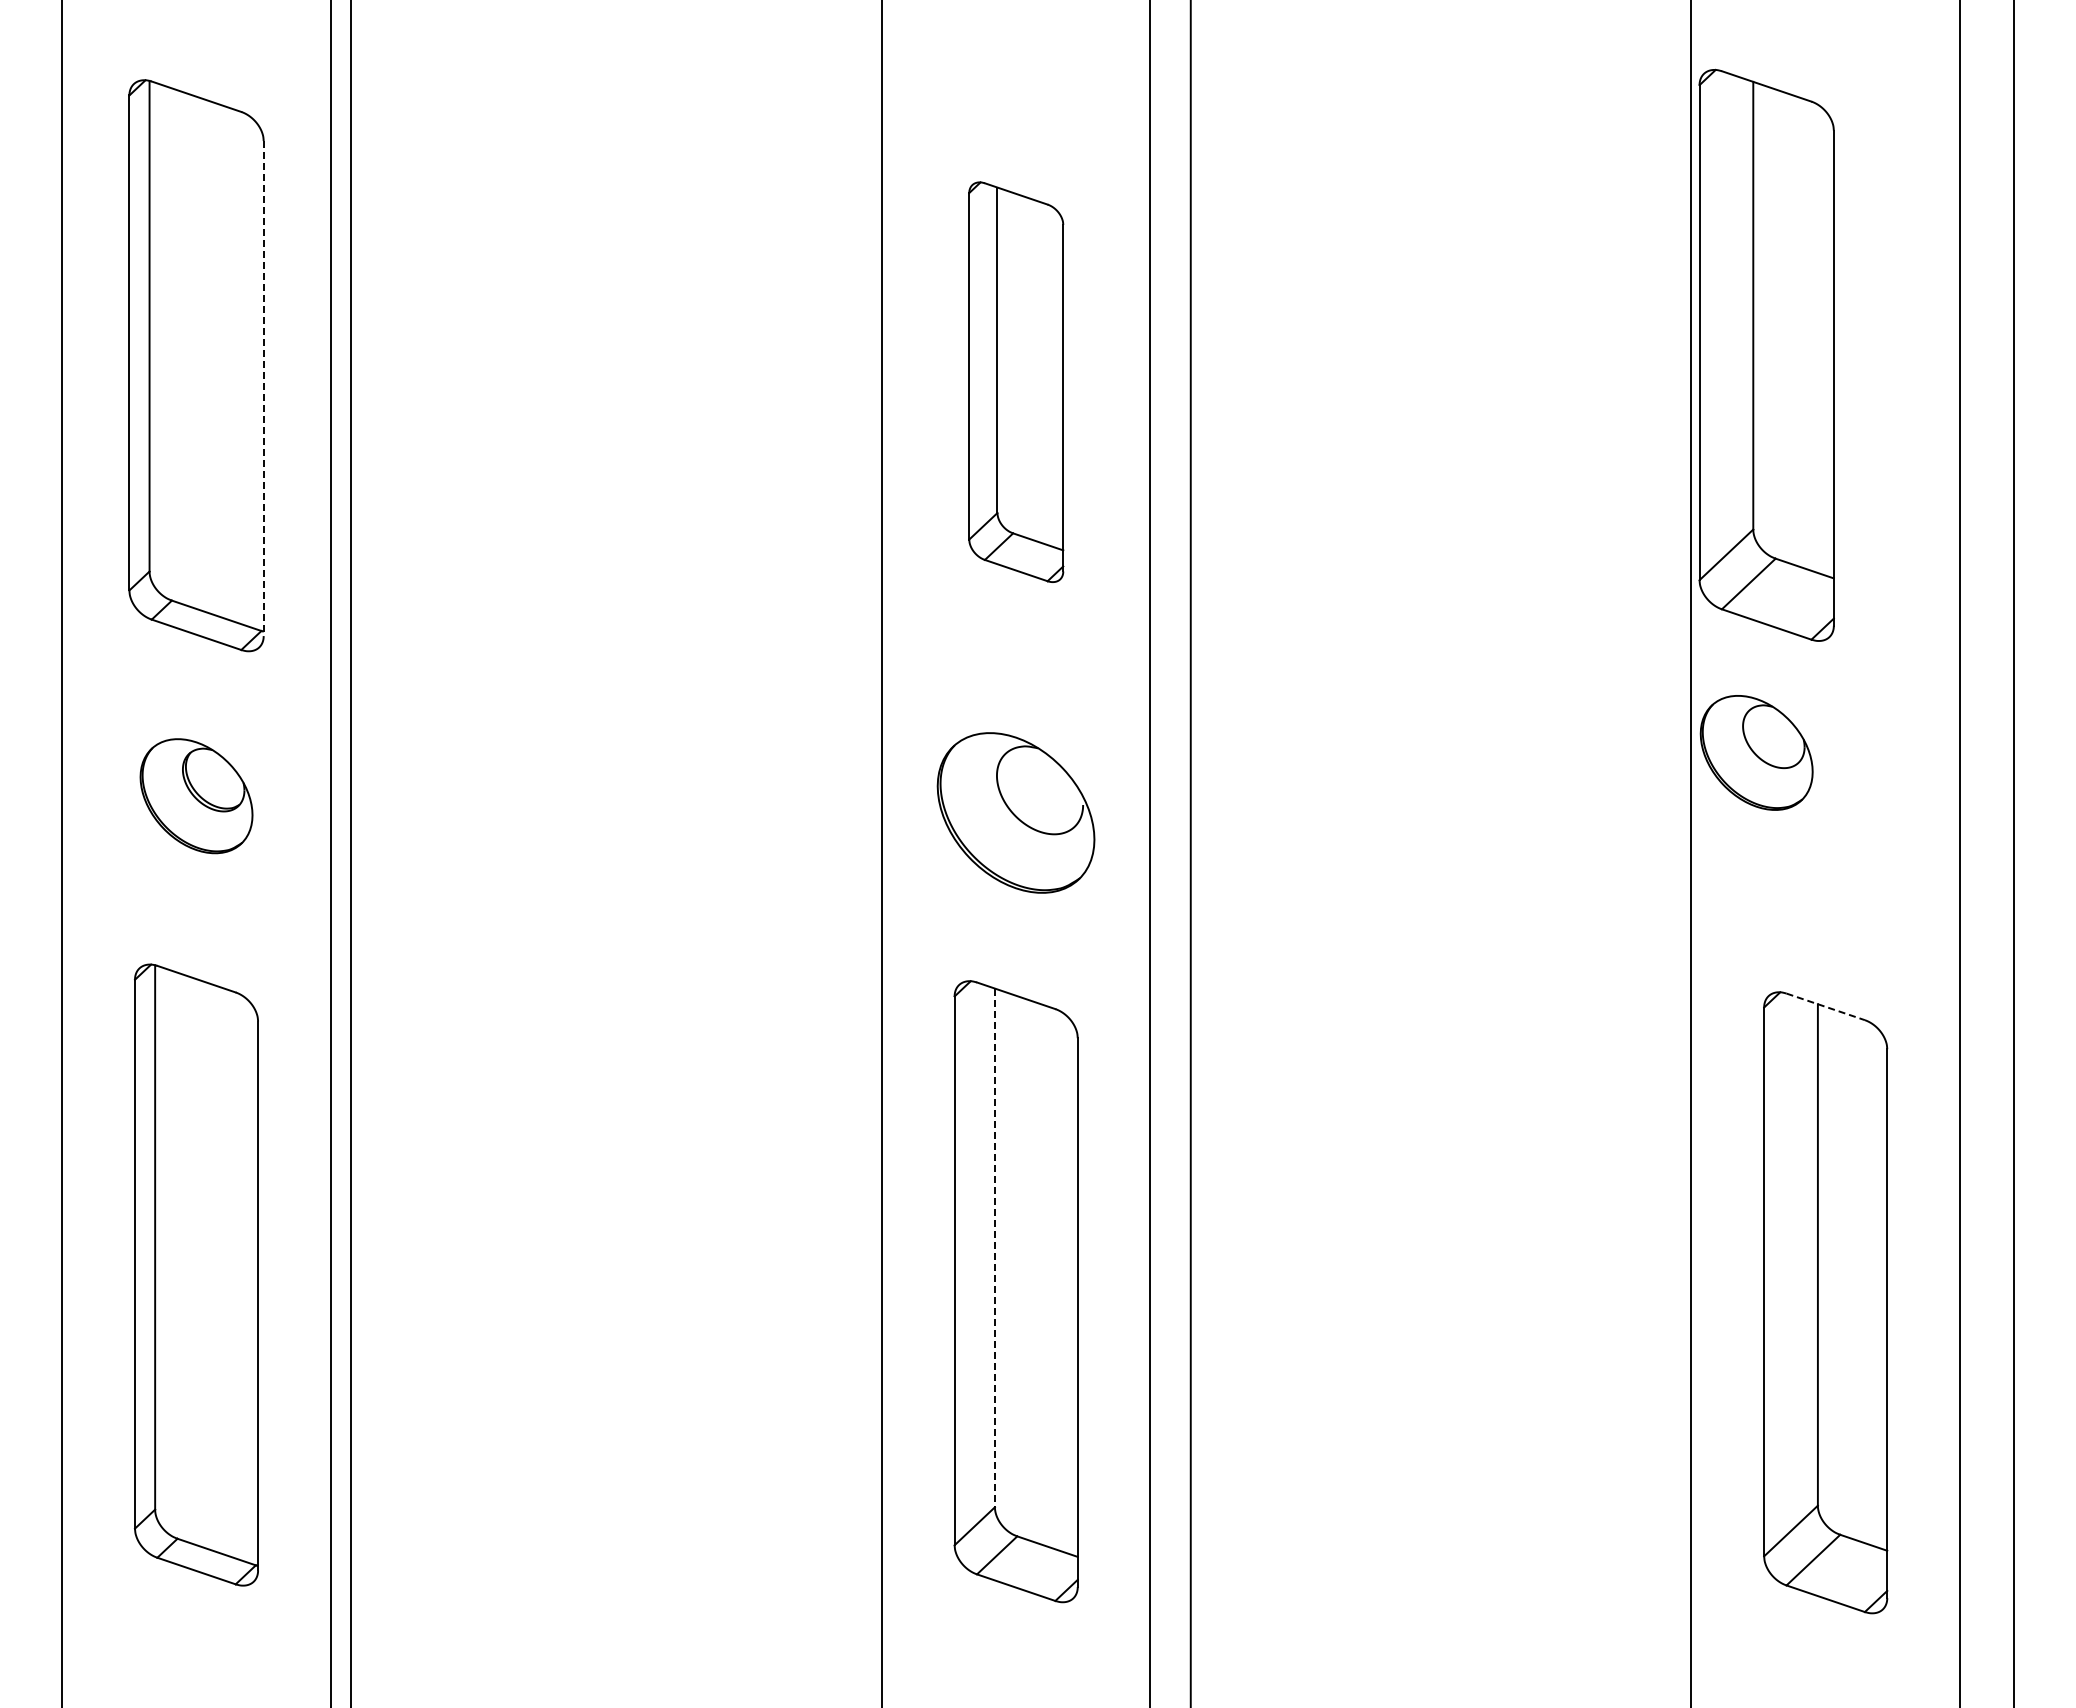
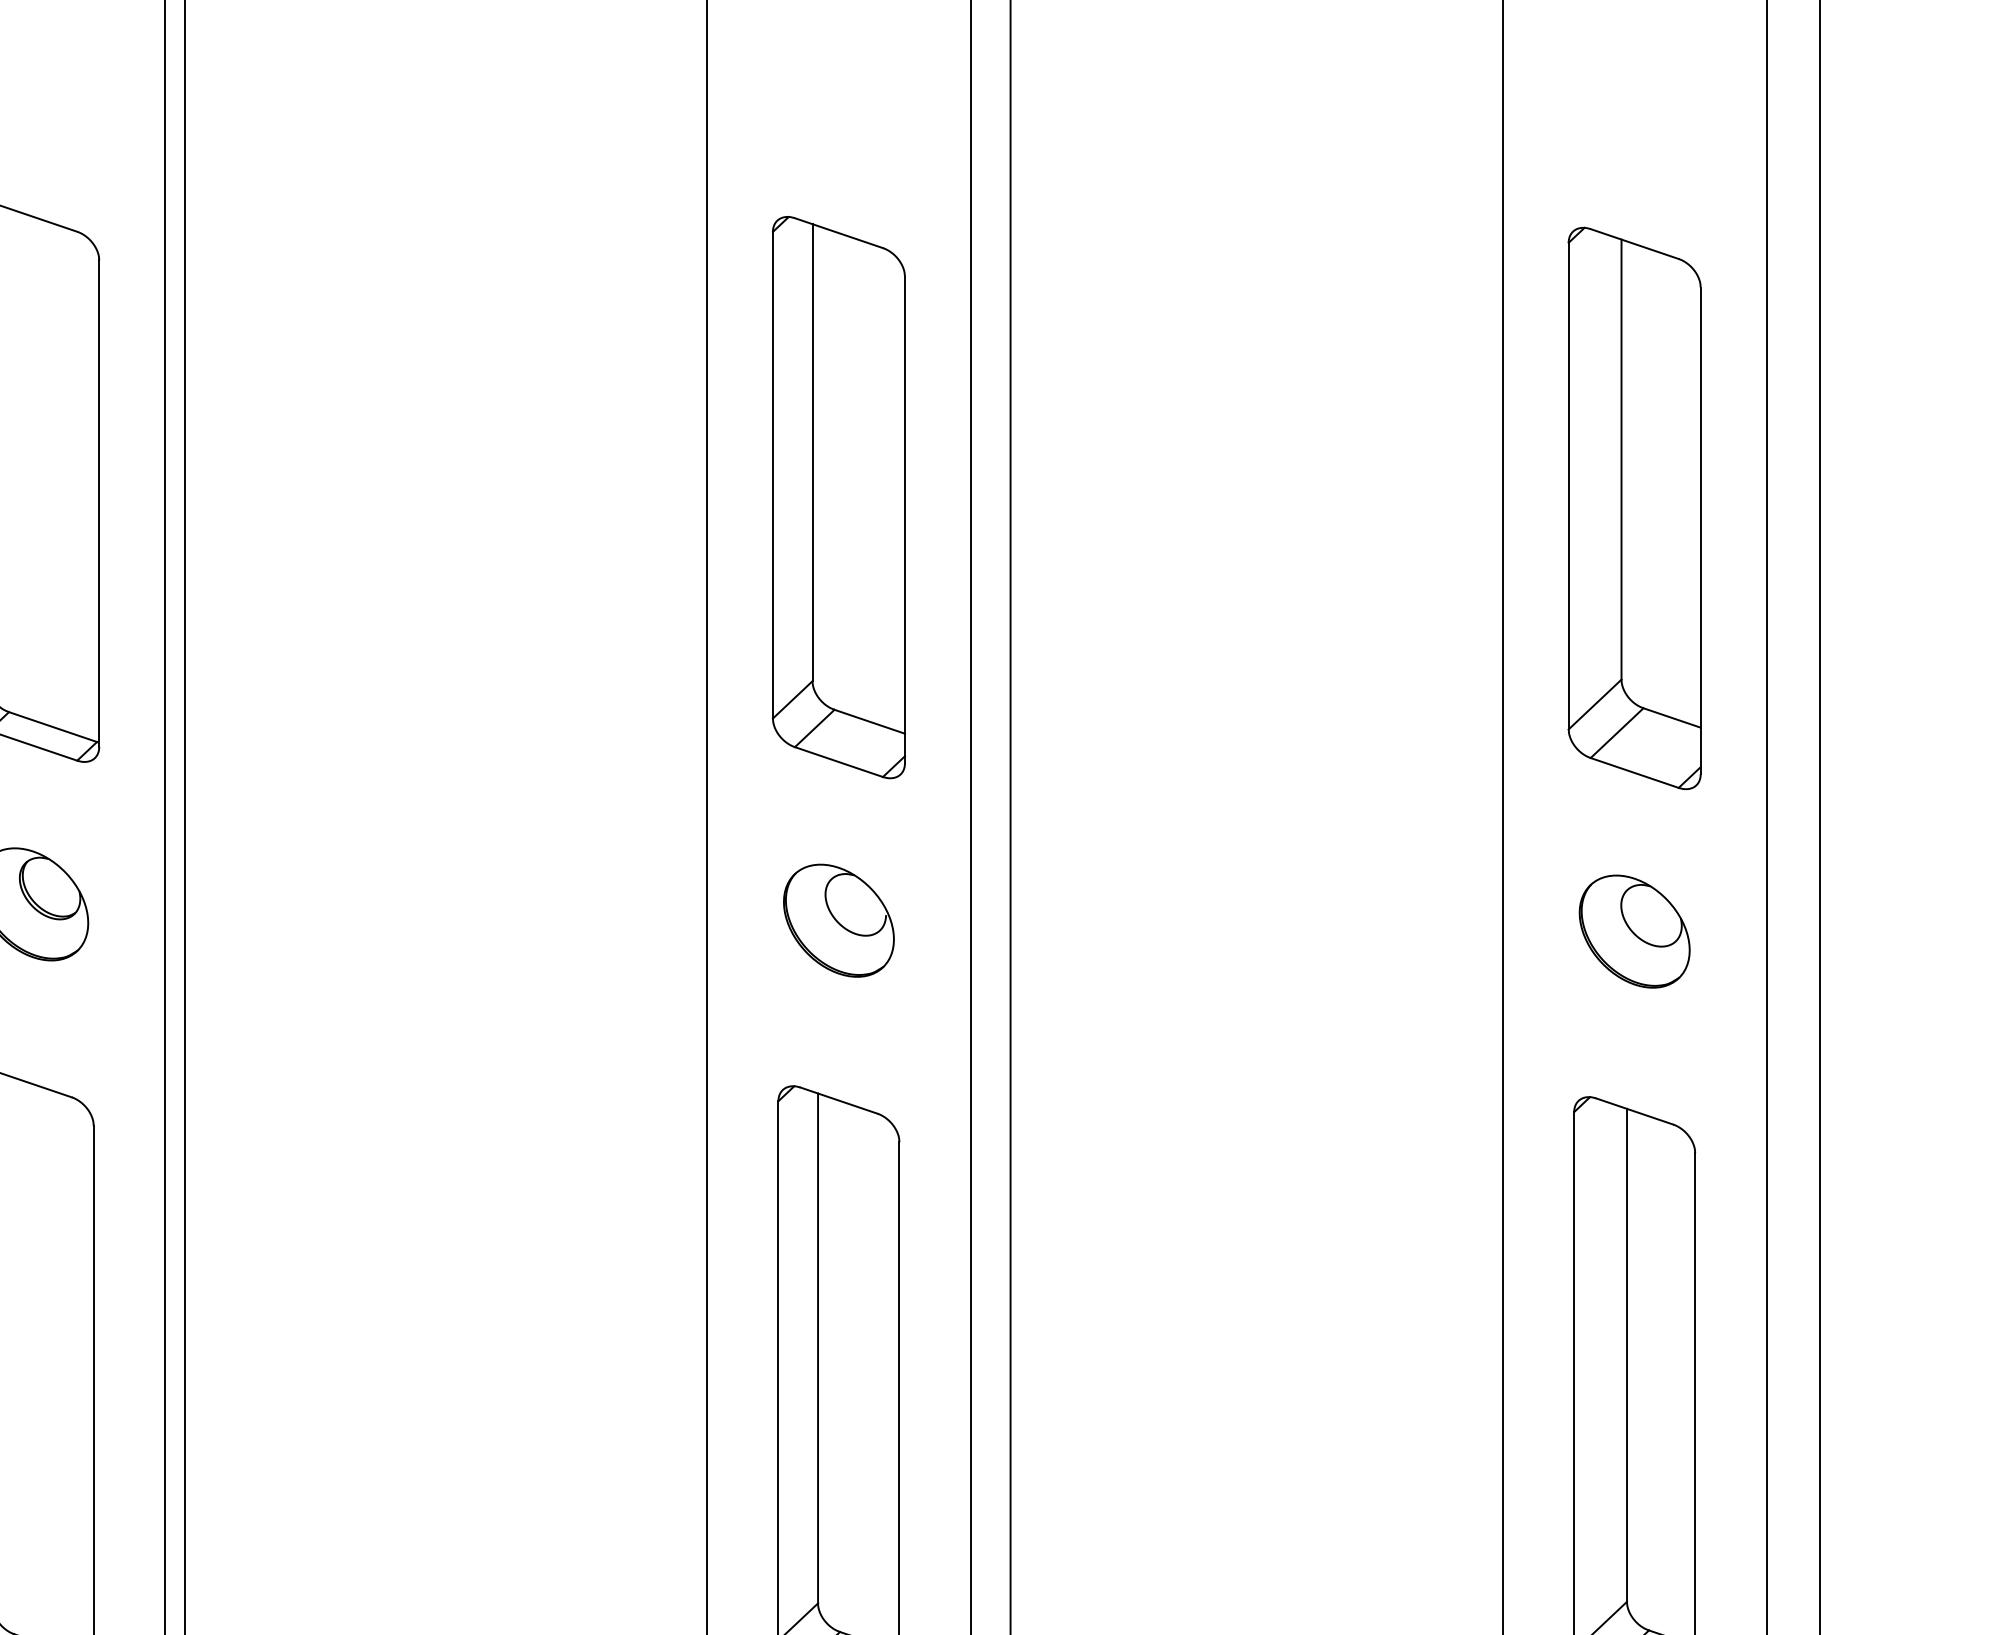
part: (1766, 354) -> (1634, 507), moved
part: (1016, 381) -> (839, 496), size x1.43
line: (263, 388) -> (99, 503), dashed -> solid
part: (1756, 752) -> (1634, 931), moved
part: (1016, 812) -> (839, 920), size x0.71
line: (1826, 1007) -> (1635, 1112), dashed -> solid
line: (994, 1248) -> (817, 1349), dashed -> solid

